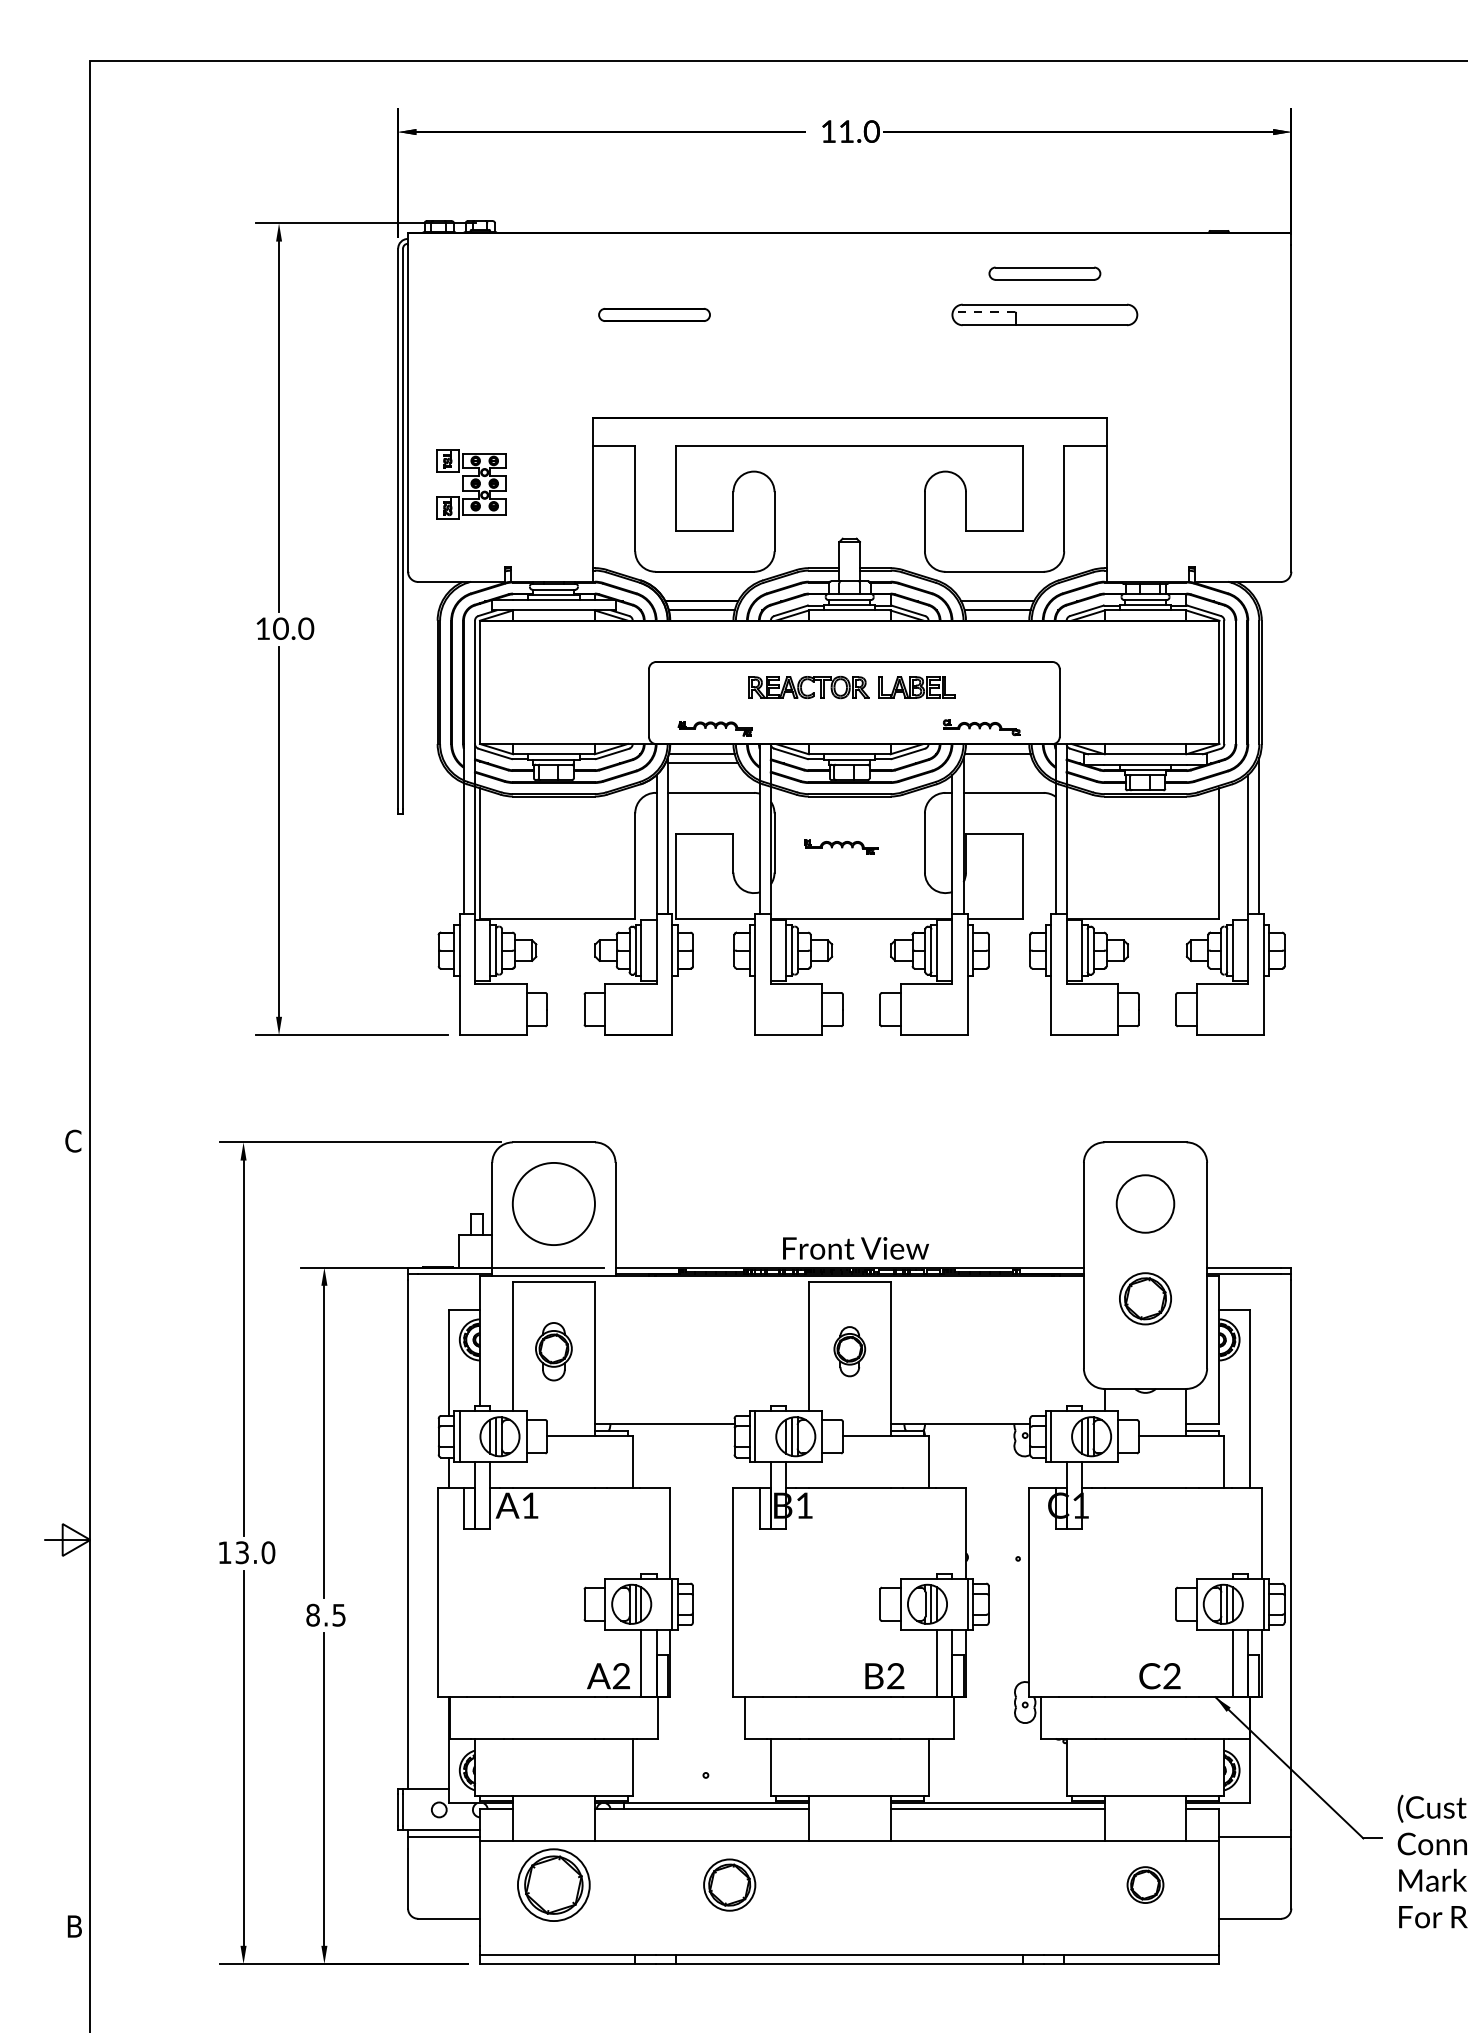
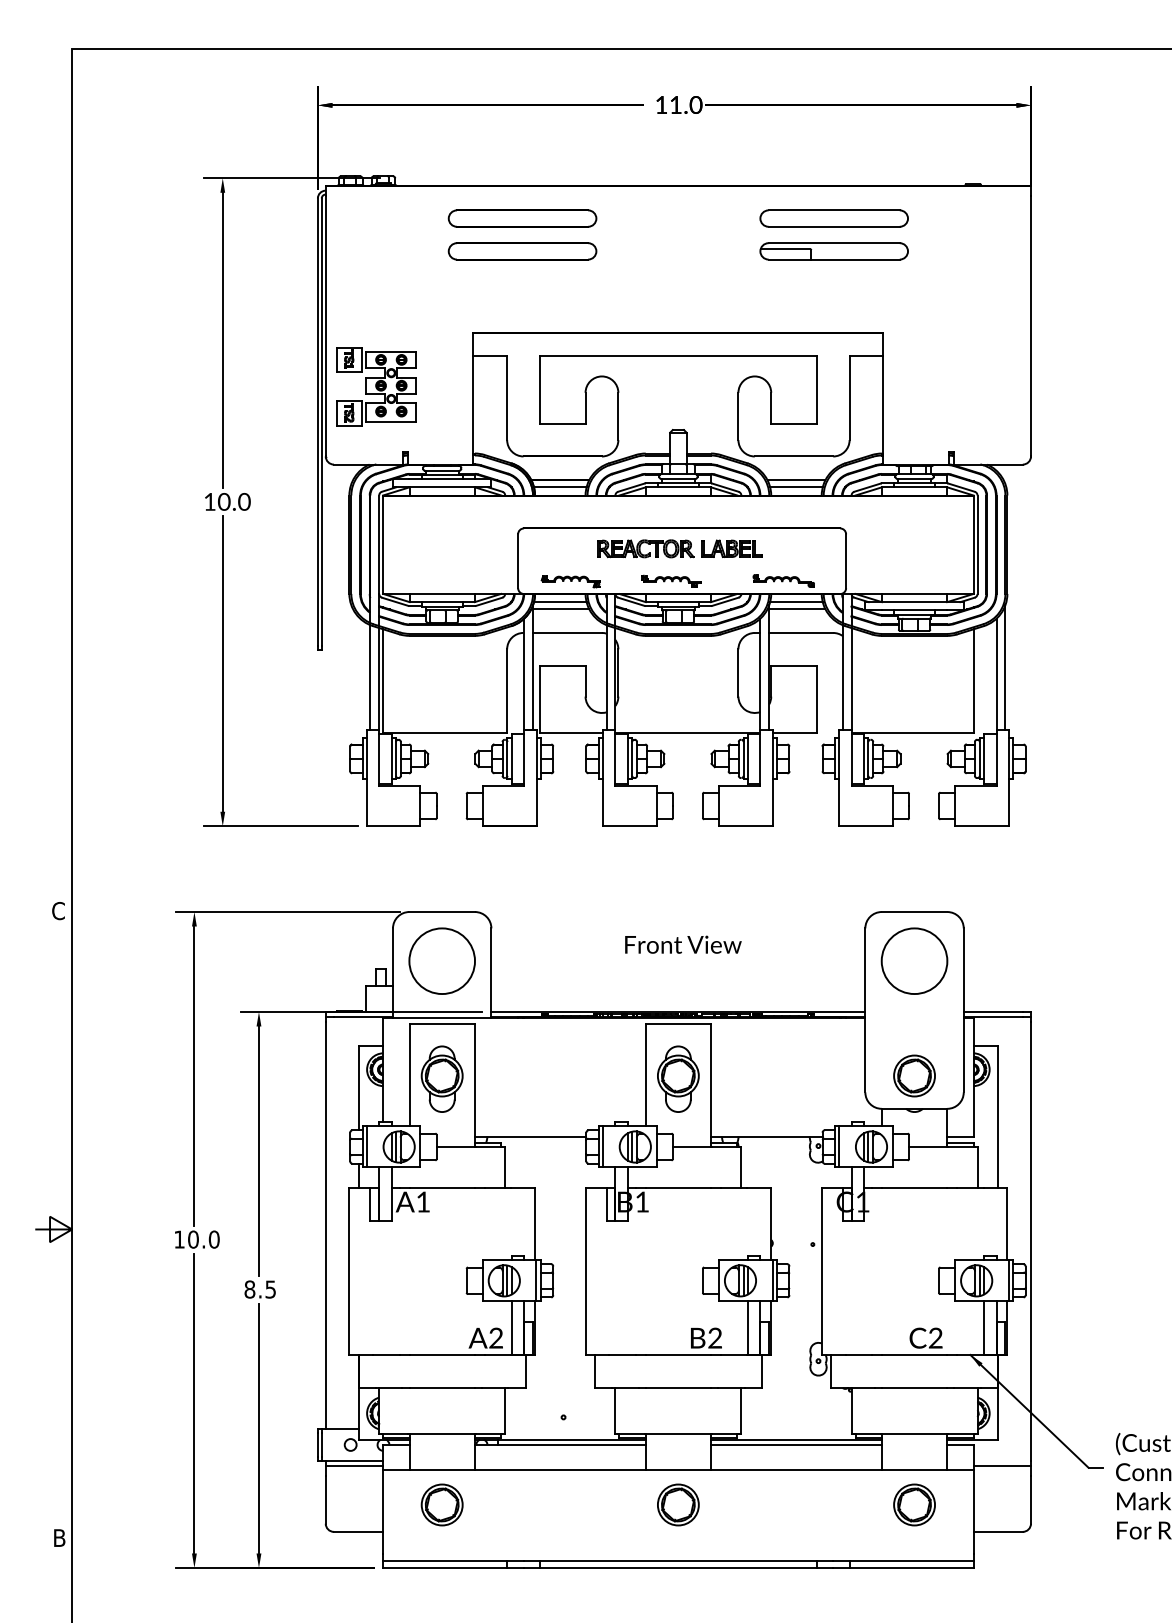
part: (654, 273) -> (522, 218), added
part: (1044, 273) -> (833, 218), size x1.67
line: (983, 312) -> (785, 249), dashed -> solid
part: (654, 314) -> (522, 251), size x1.67
part: (471, 484) -> (376, 386), size x1.43
line: (998, 763) -> (797, 609), added
part: (841, 846) -> (671, 580), moved
circle: (1145, 1203) -> (914, 960), size x1.43
text: (855, 1248) -> (683, 944), moved
part: (1145, 1298) -> (914, 1075), moved
part: (553, 1351) -> (441, 1078), size x1.43
part: (849, 1351) -> (678, 1078), size x1.67
text: (242, 1552) -> (193, 1239), 13.0 -> 10.0
part: (553, 1884) -> (441, 1504), size x0.71
part: (729, 1884) -> (678, 1504), moved
part: (1145, 1884) -> (914, 1504), size x1.43

